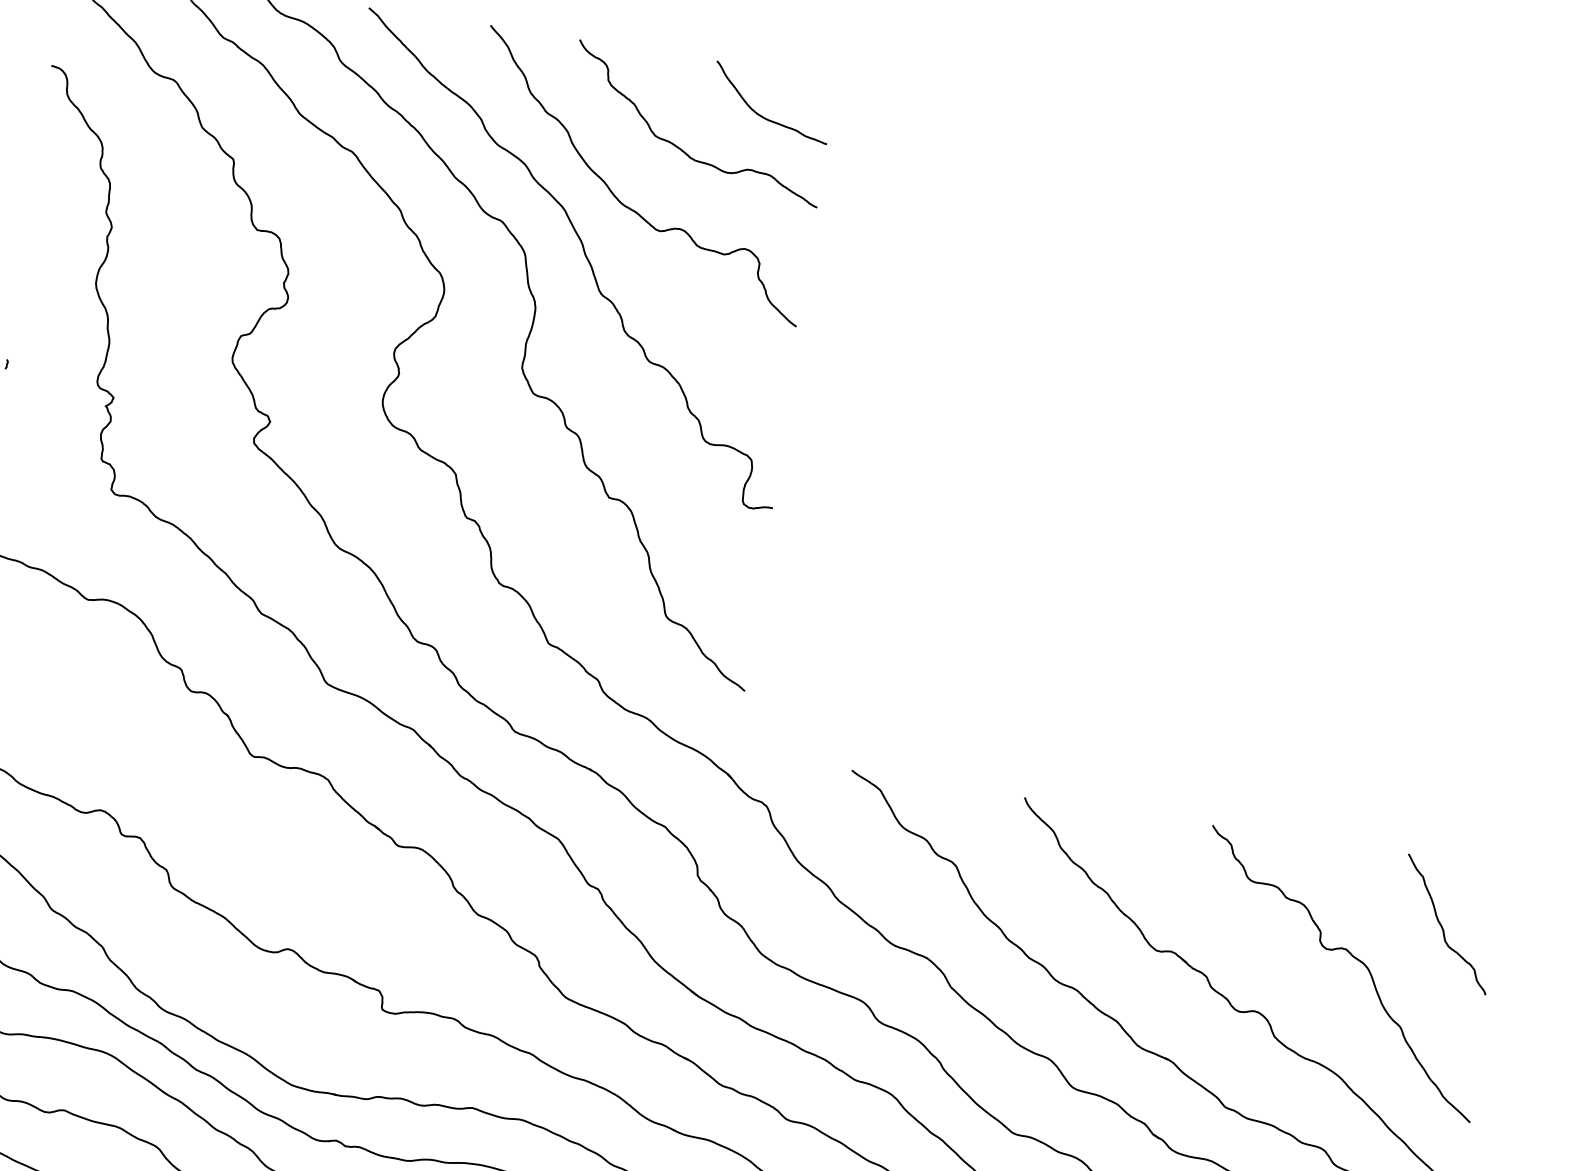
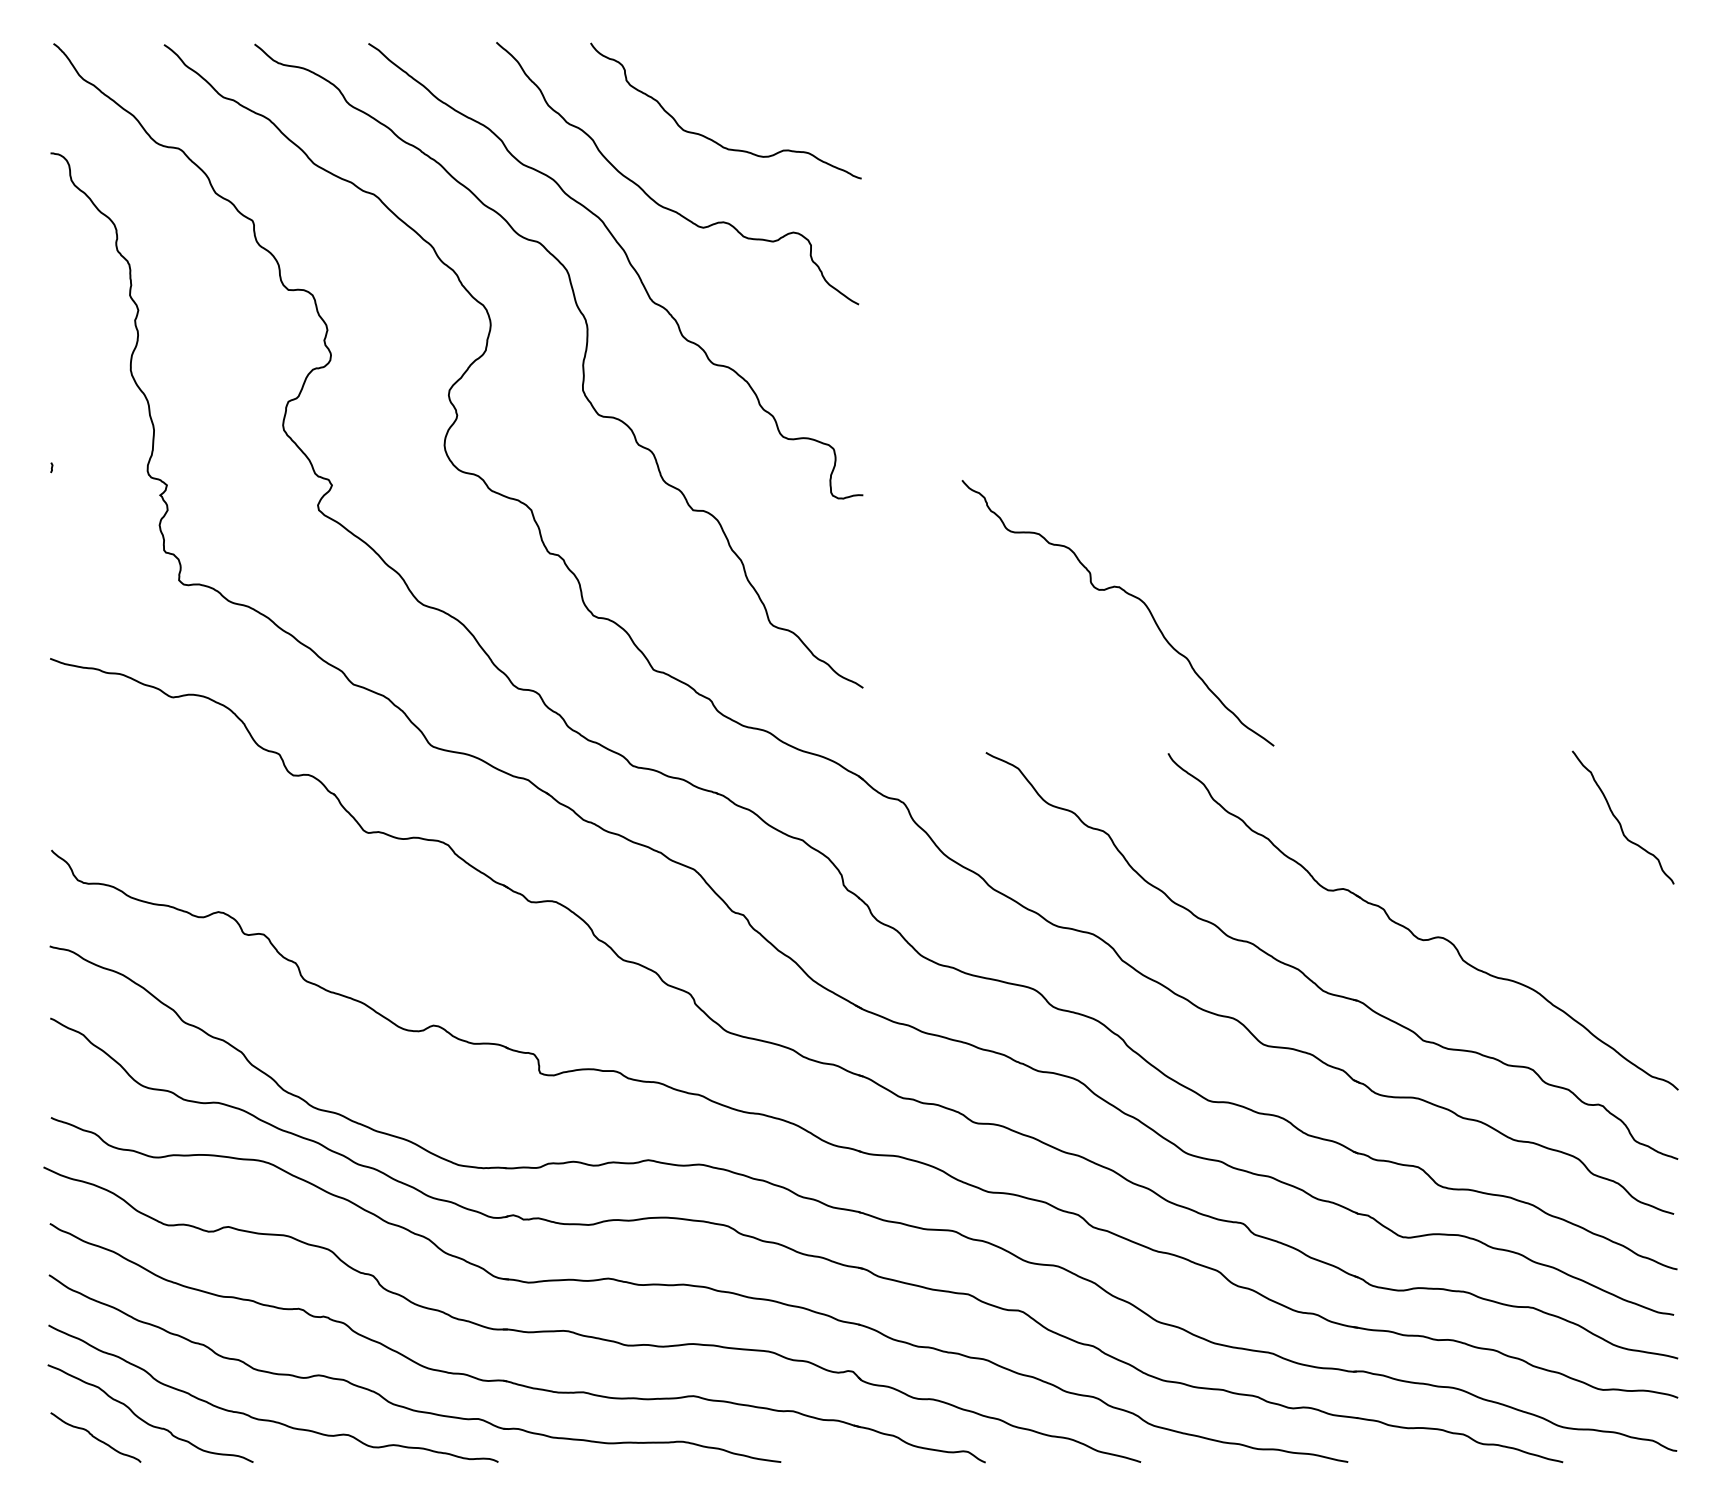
curve: (762, 115) -> (790, 92), removed
curve: (1353, 957) -> (1127, 594), moved

